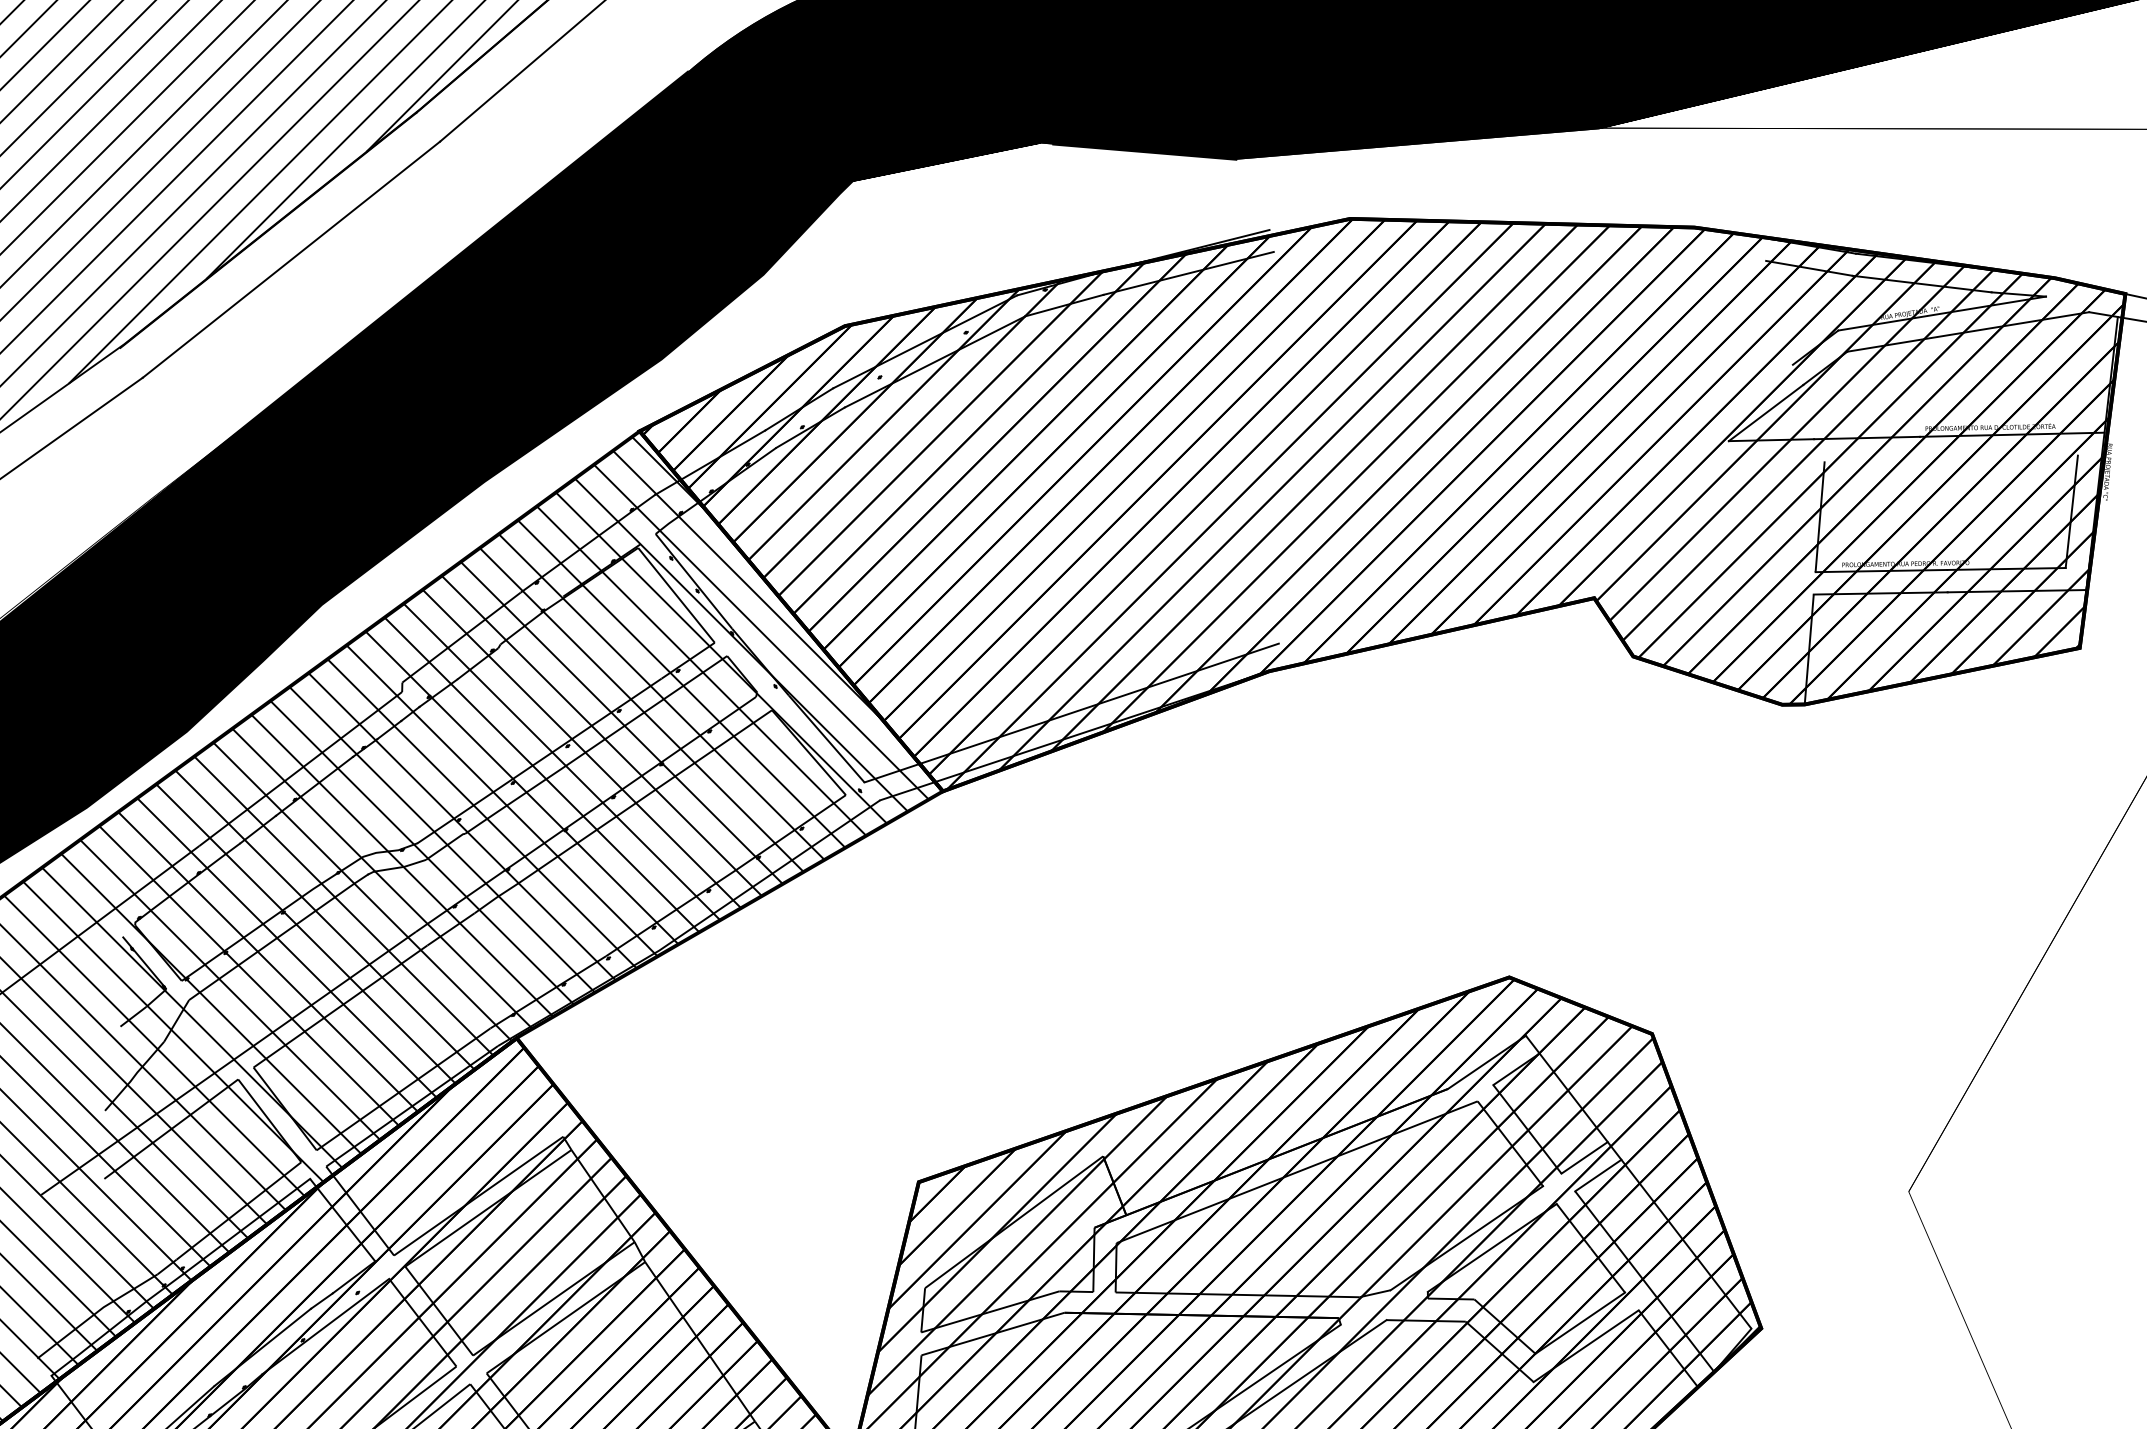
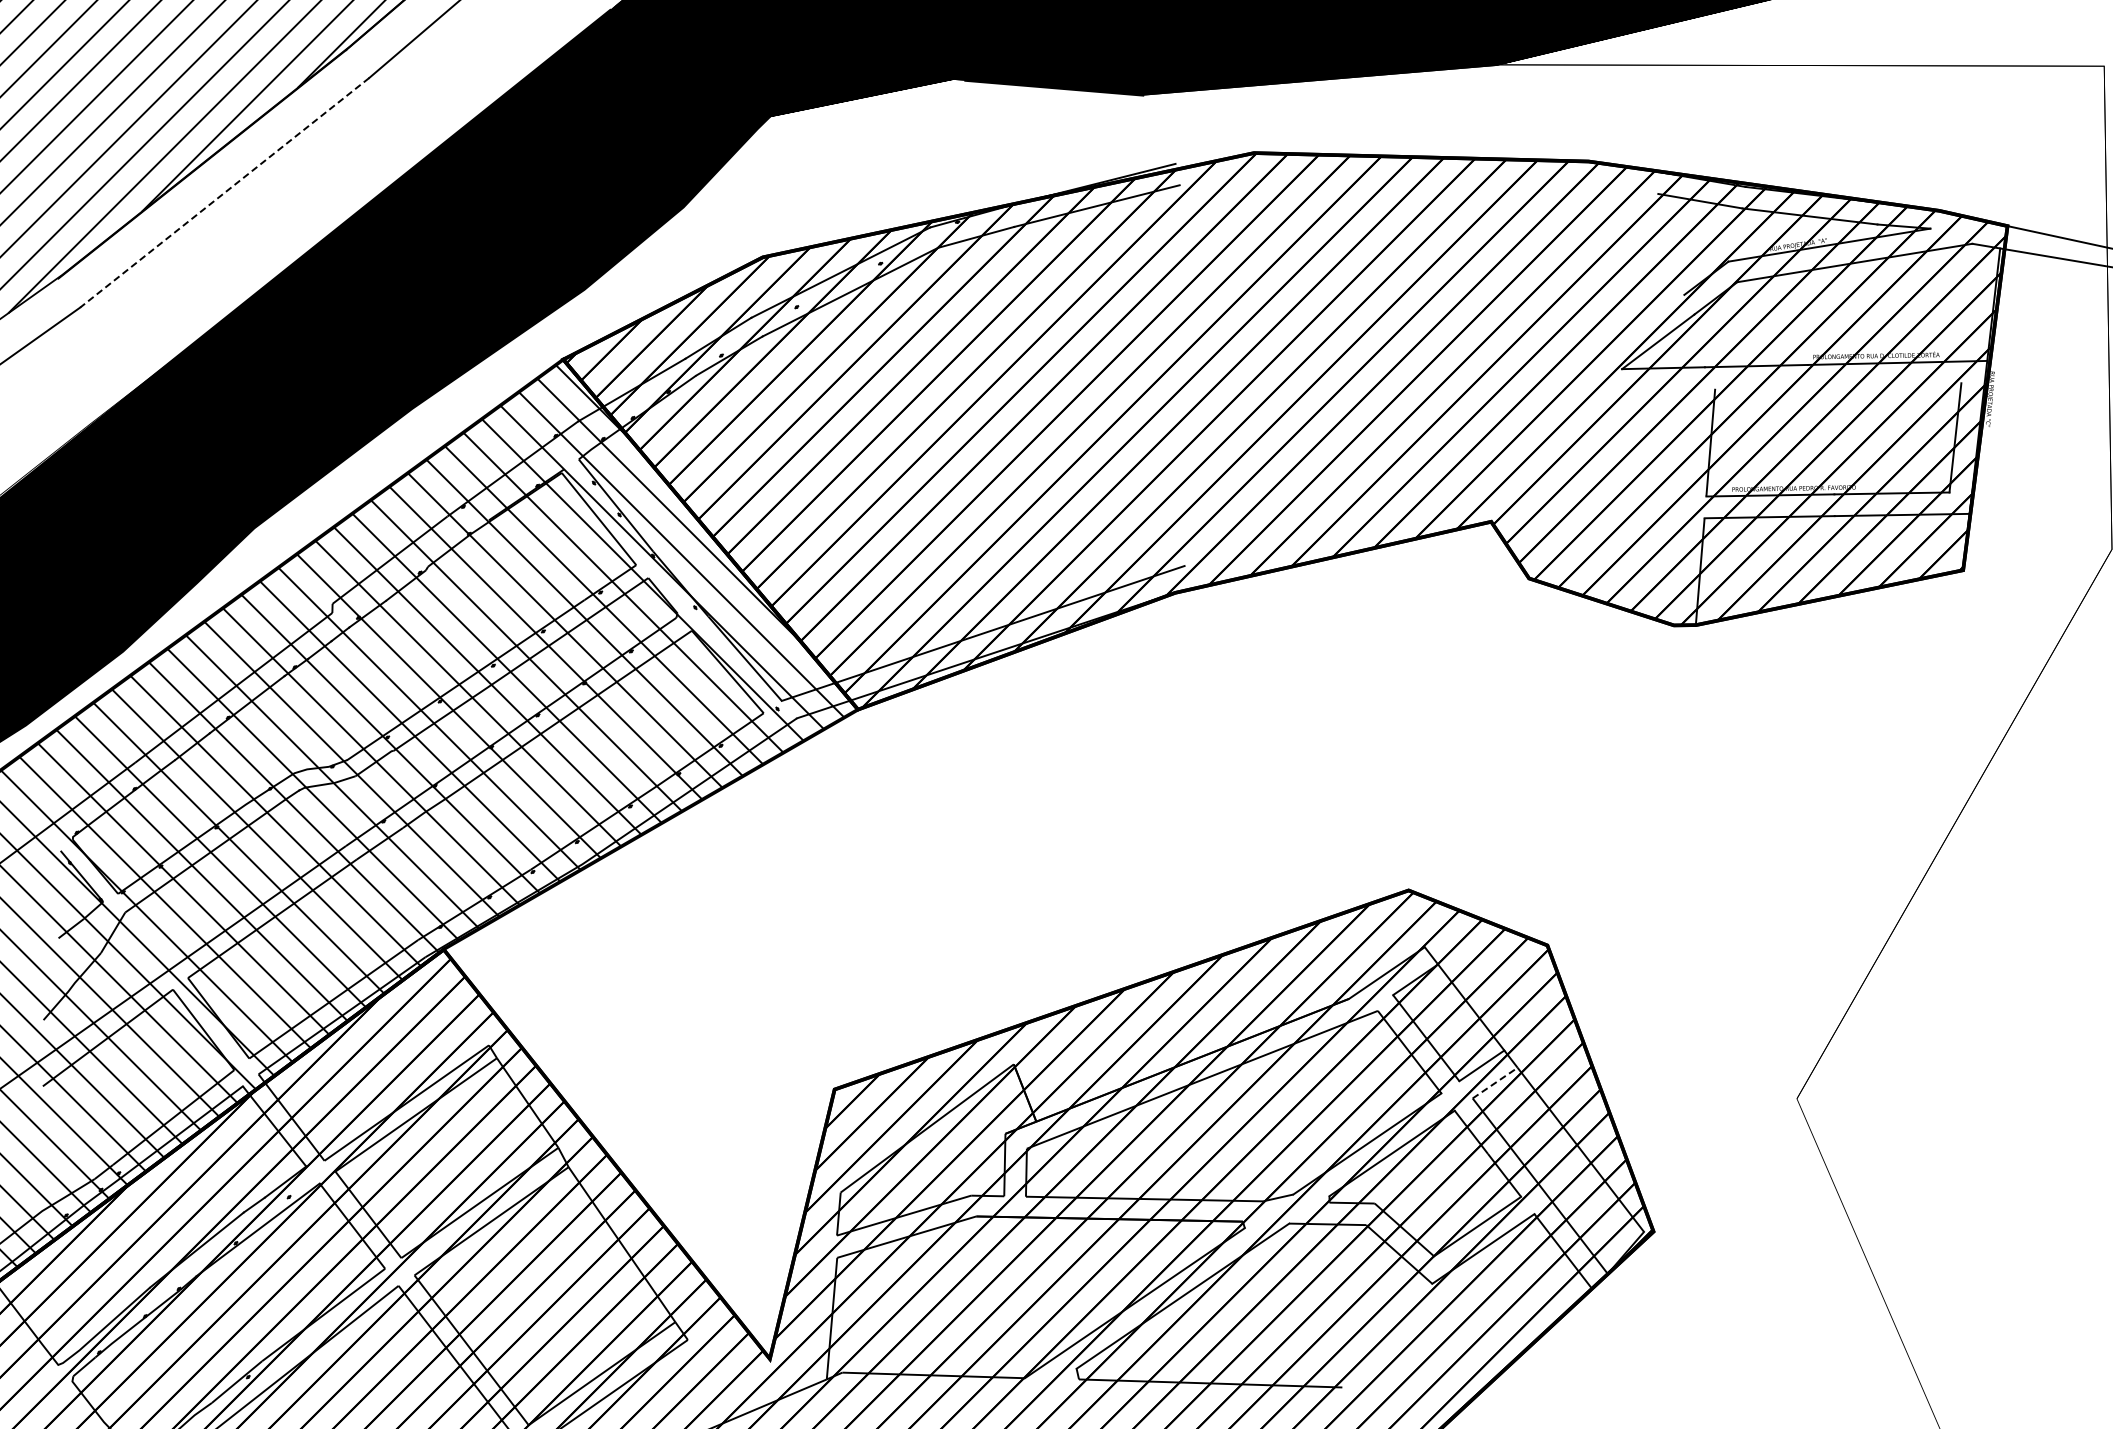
line: (291, 259) -> (224, 192), solid -> dashed
line: (1598, 1174) -> (1495, 1082), solid -> dashed

